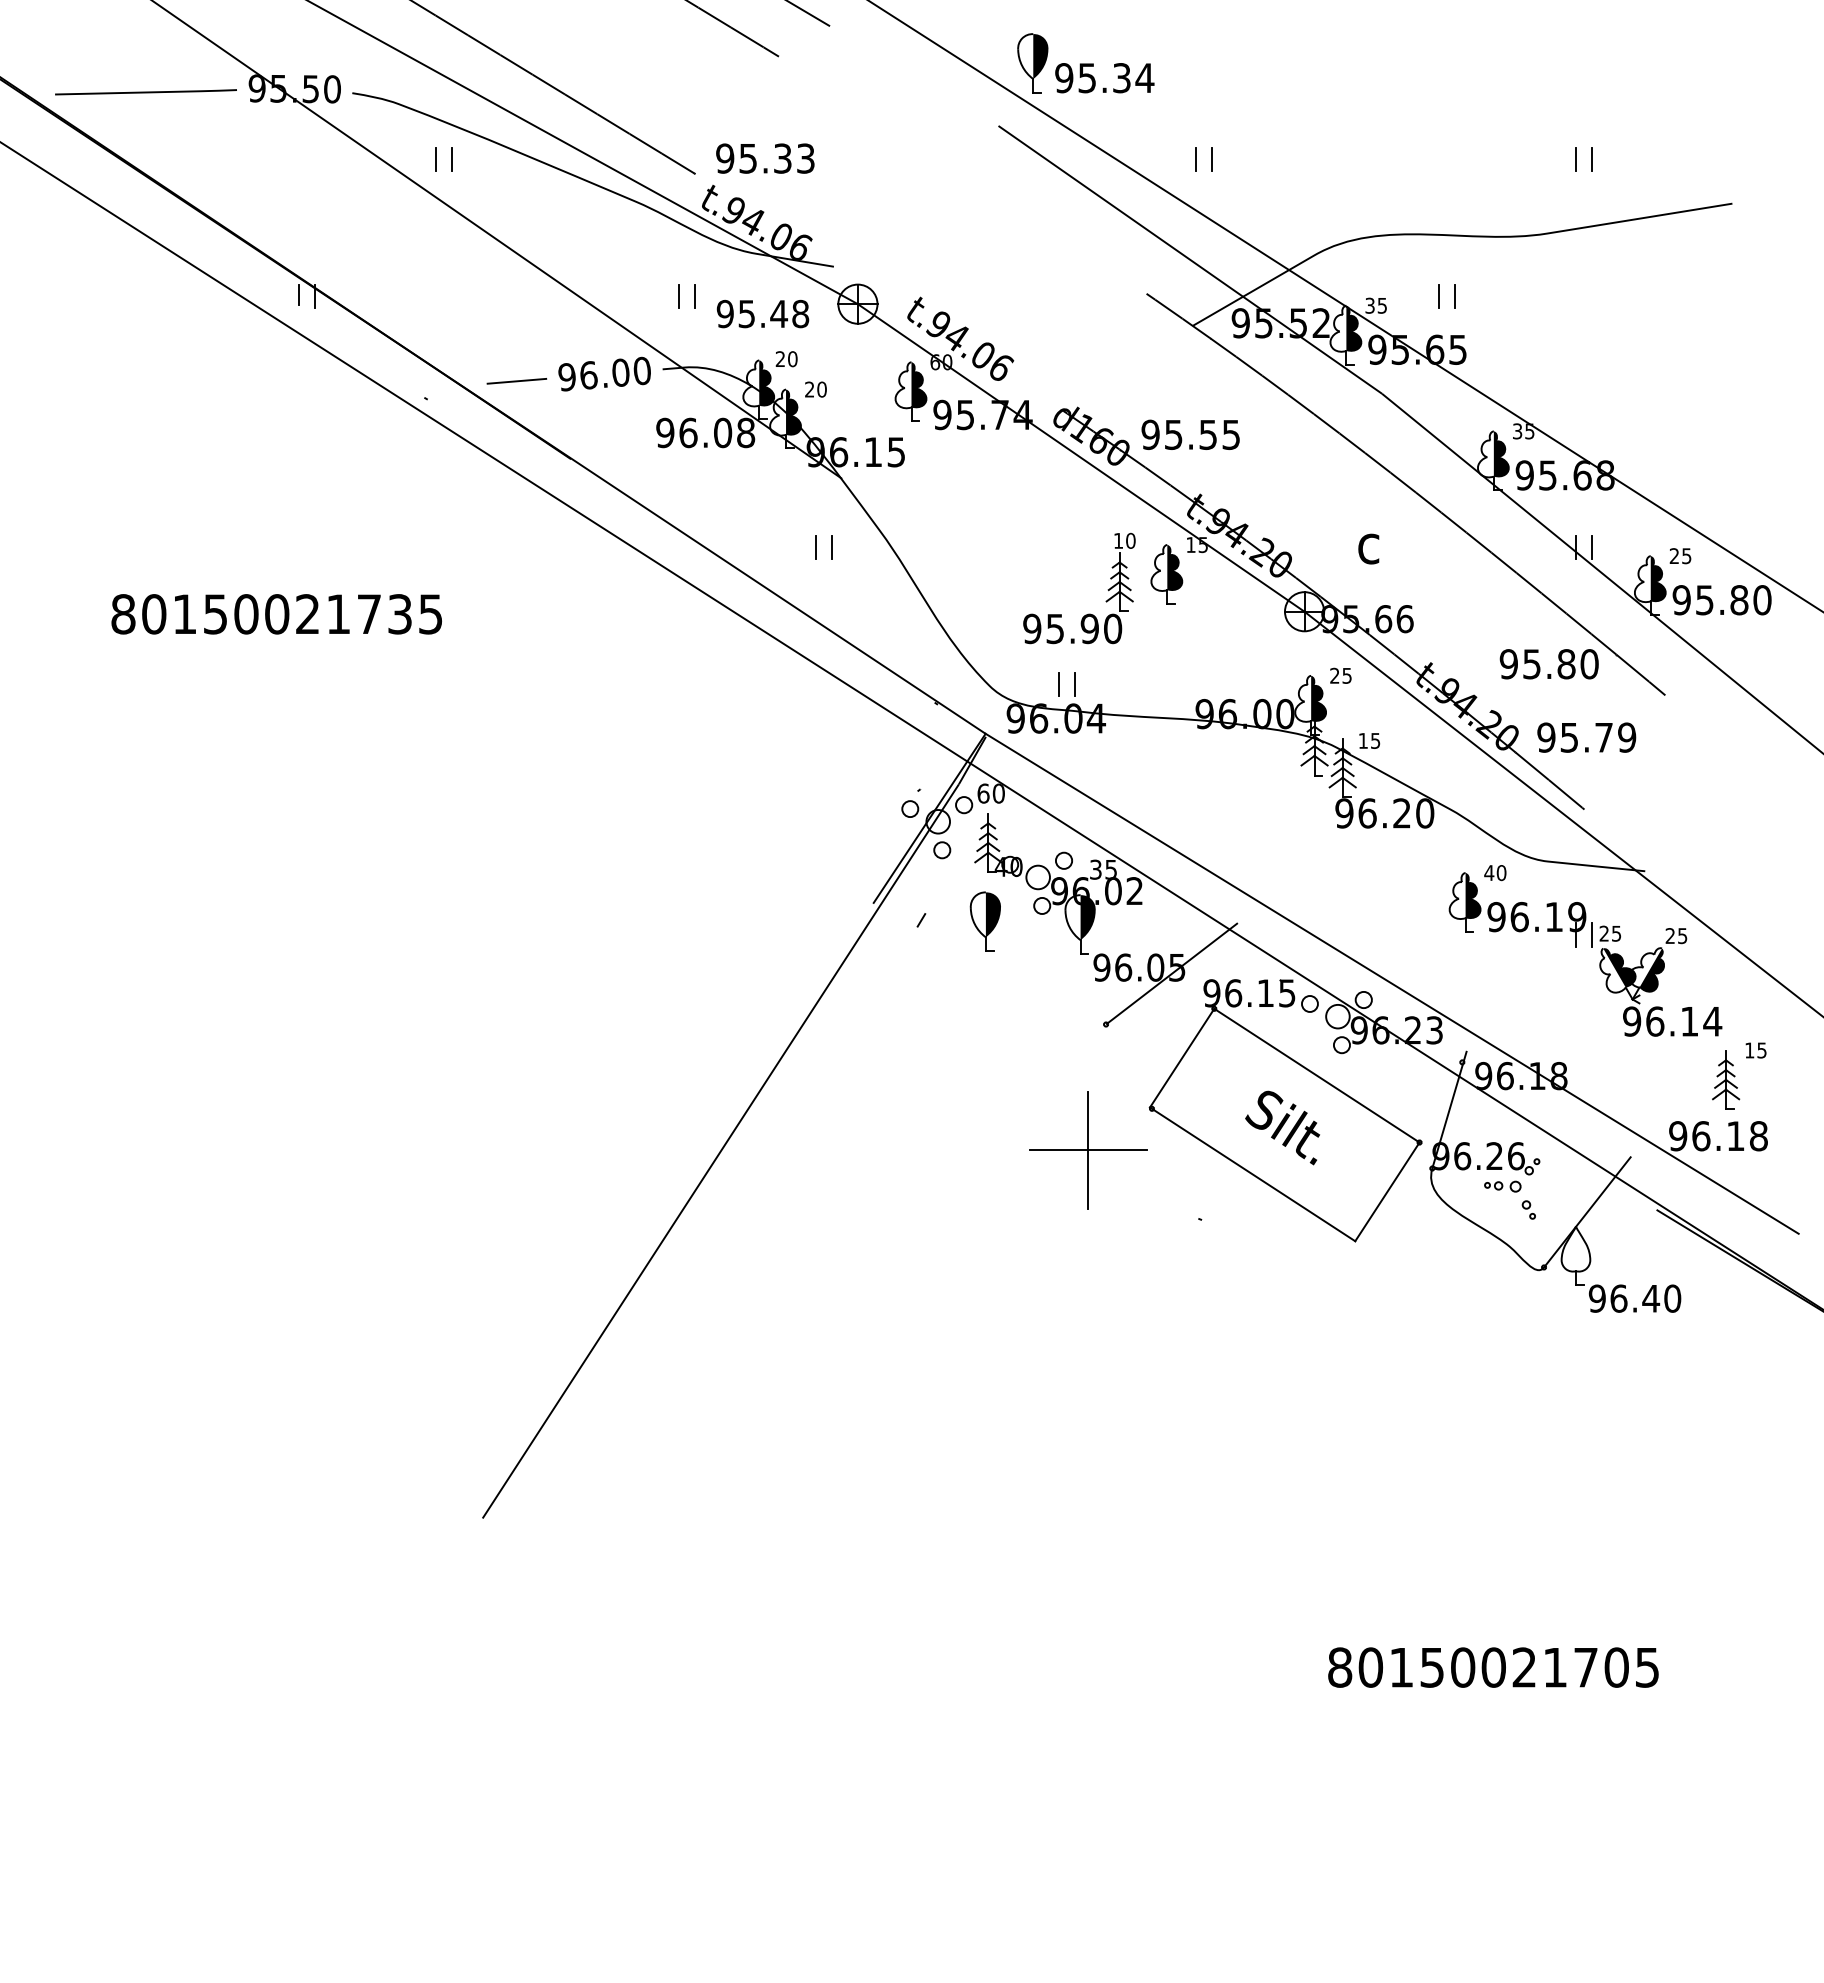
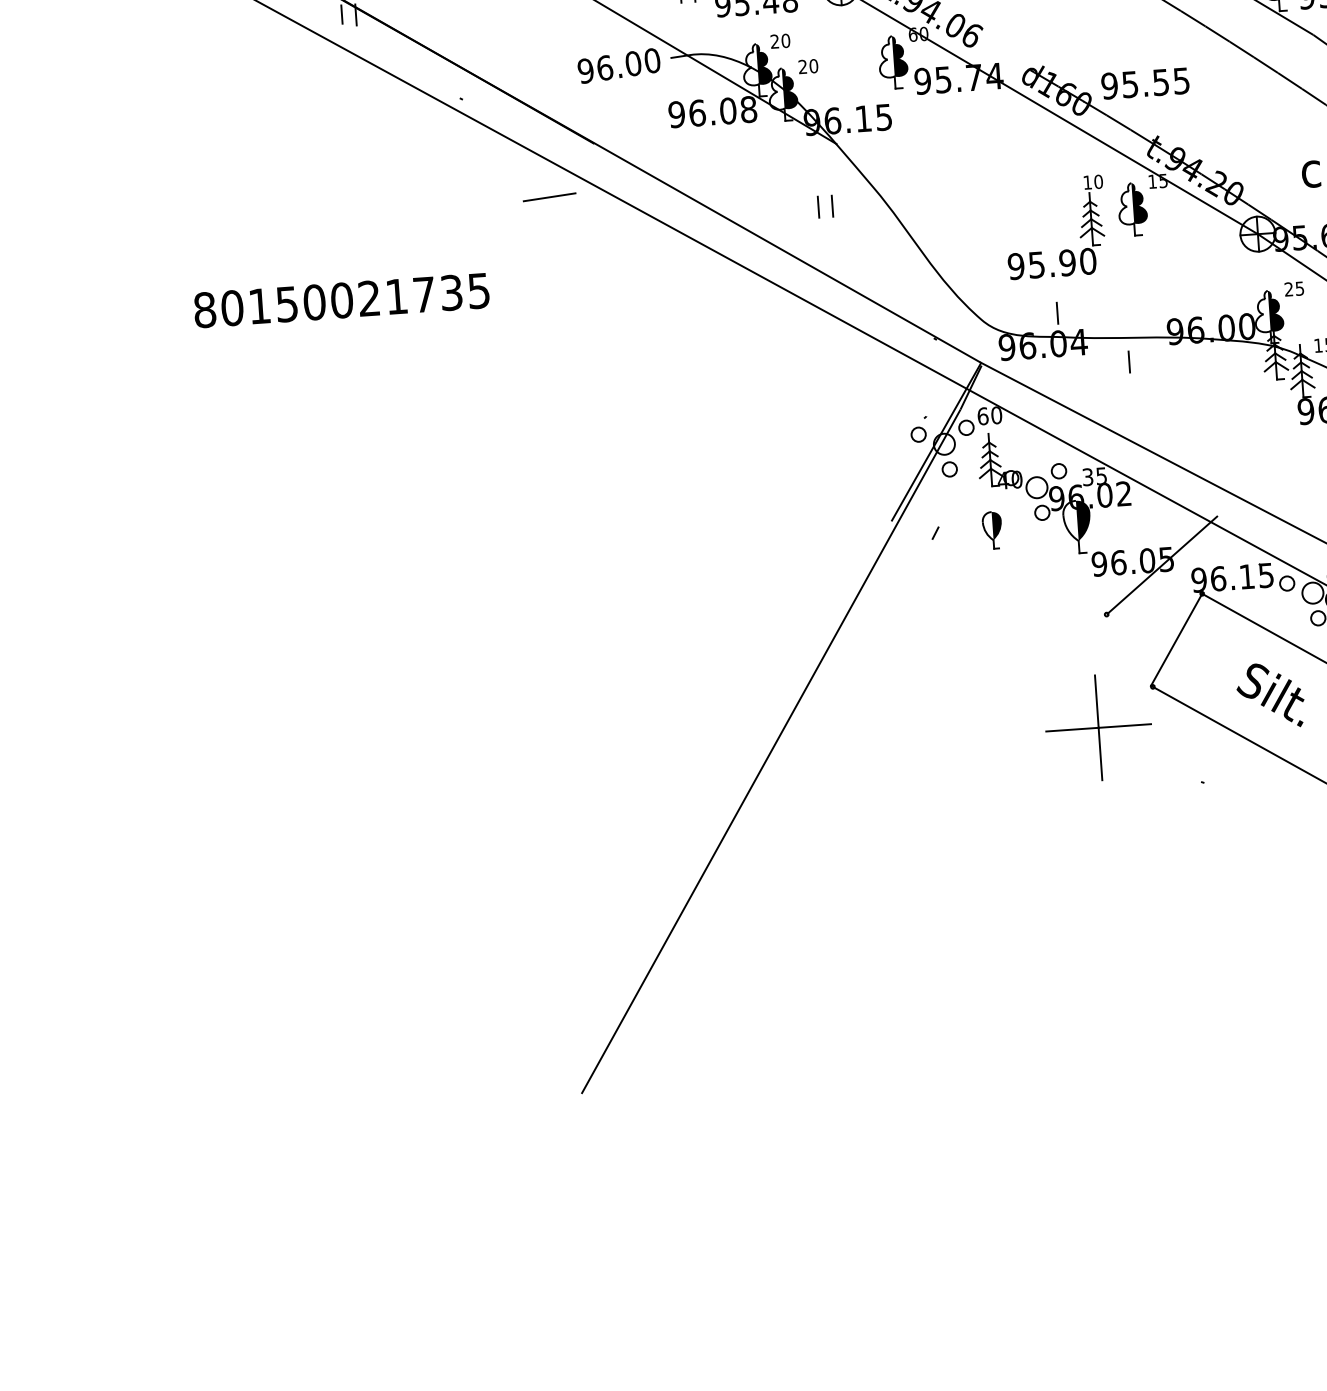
line: (516, 381) -> (549, 197), moved
line: (1058, 684) -> (1128, 362), moved
part: (984, 921) -> (991, 530), size x0.7

